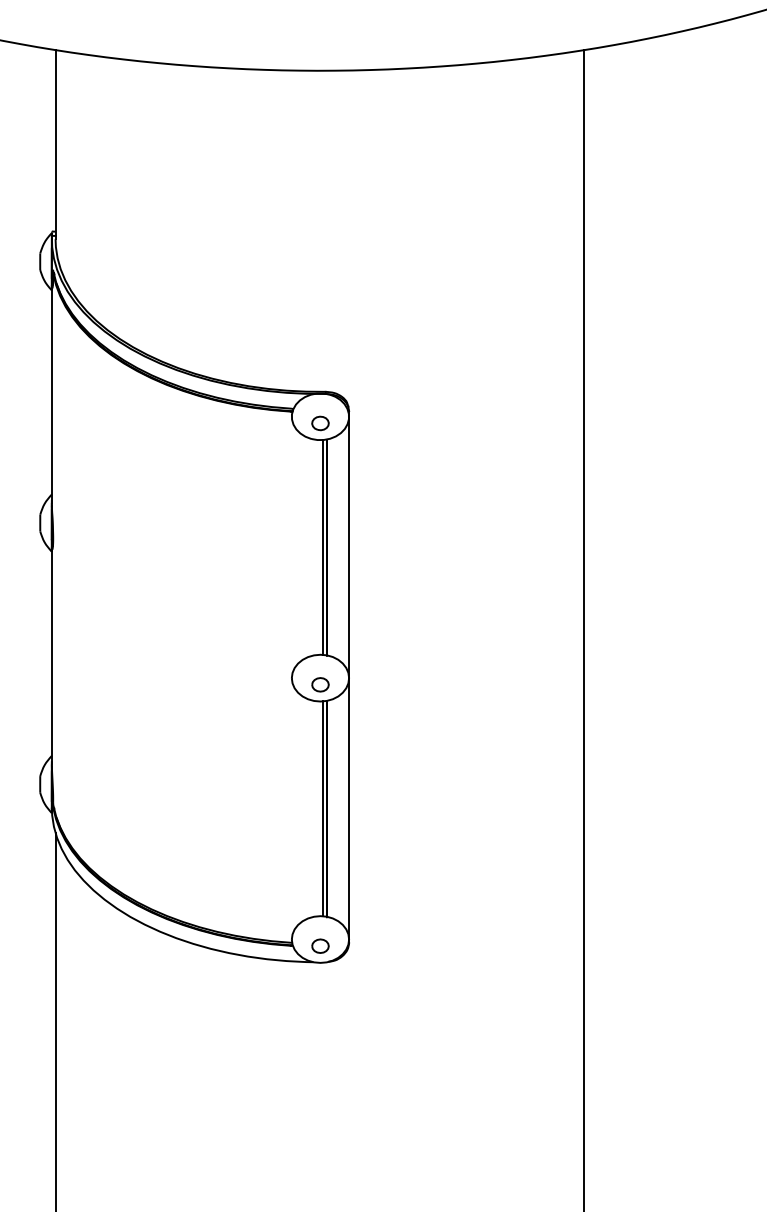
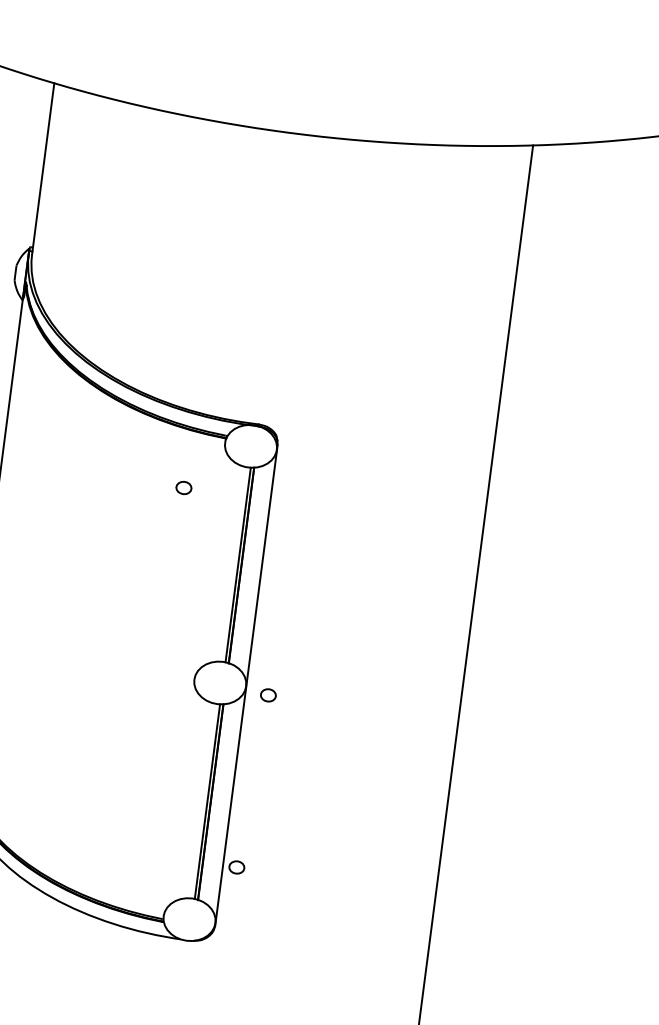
part: (320, 423) -> (183, 488), moved
part: (320, 684) -> (268, 695), moved
part: (320, 945) -> (236, 866), moved

